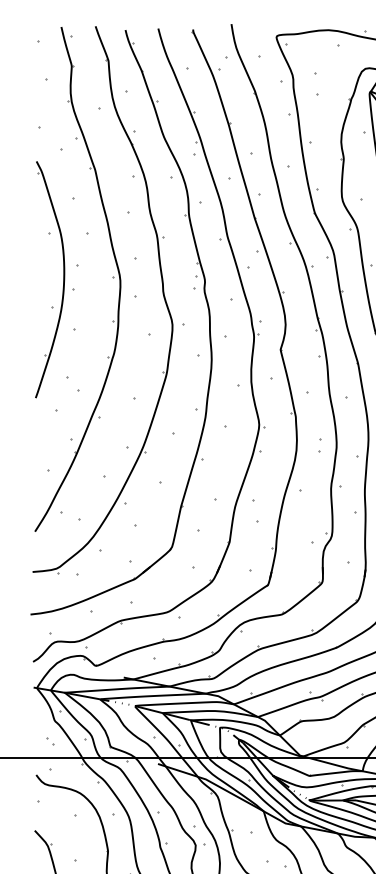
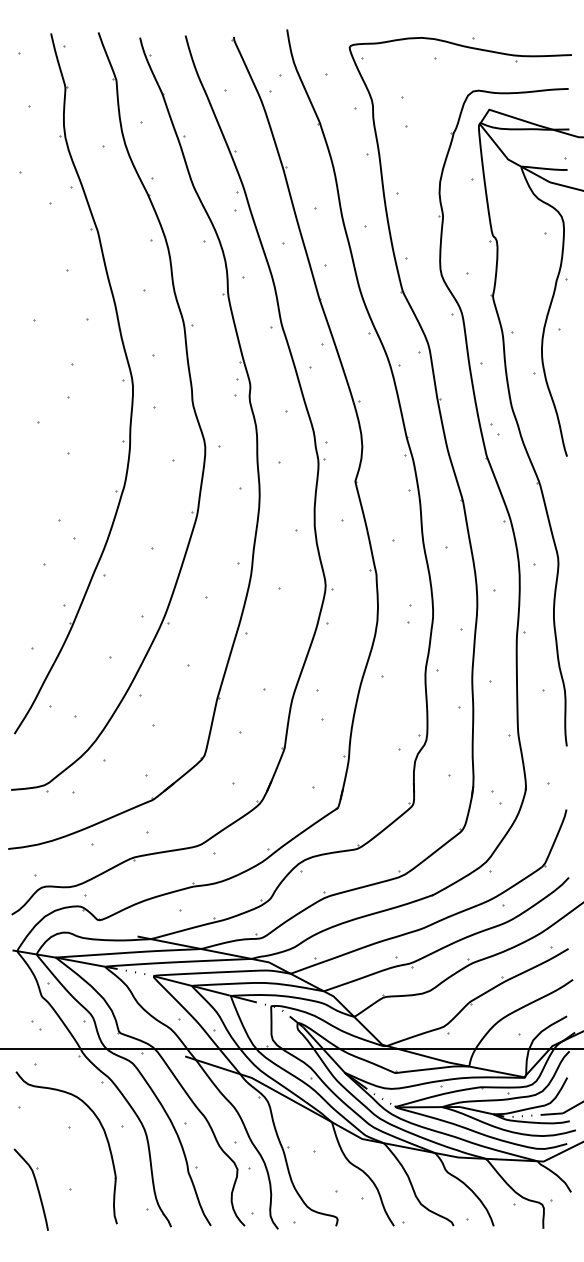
part: (63, 281) -> (53, 386), removed

